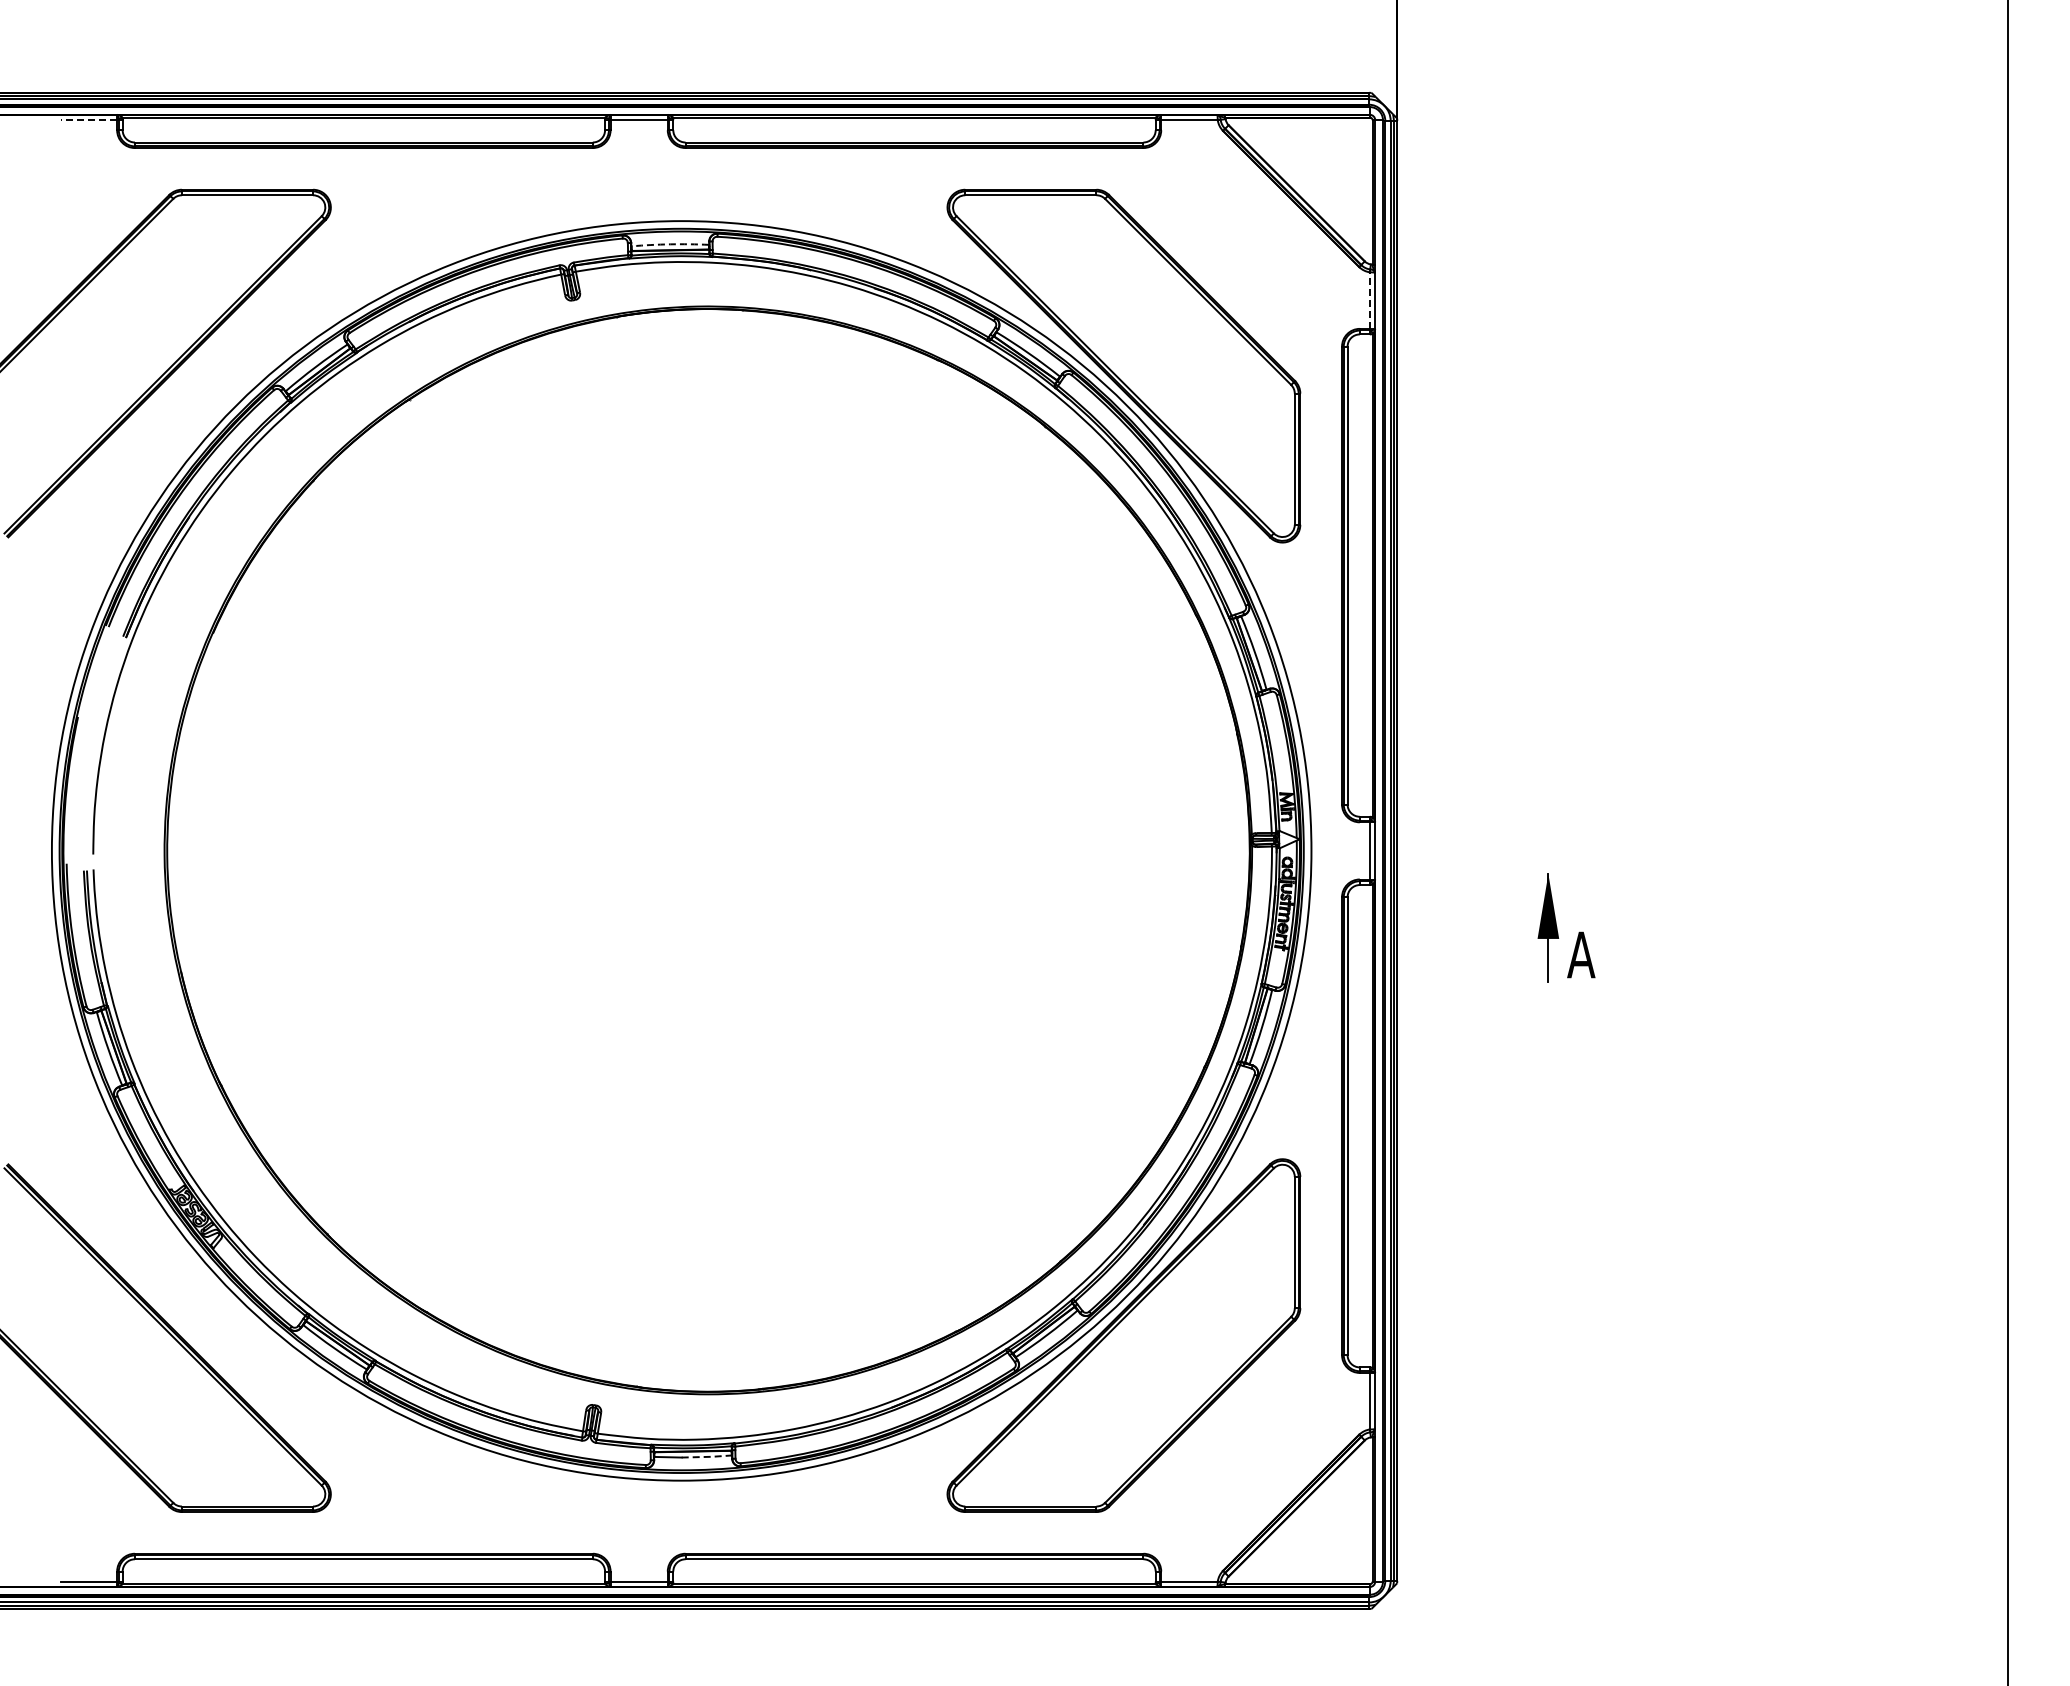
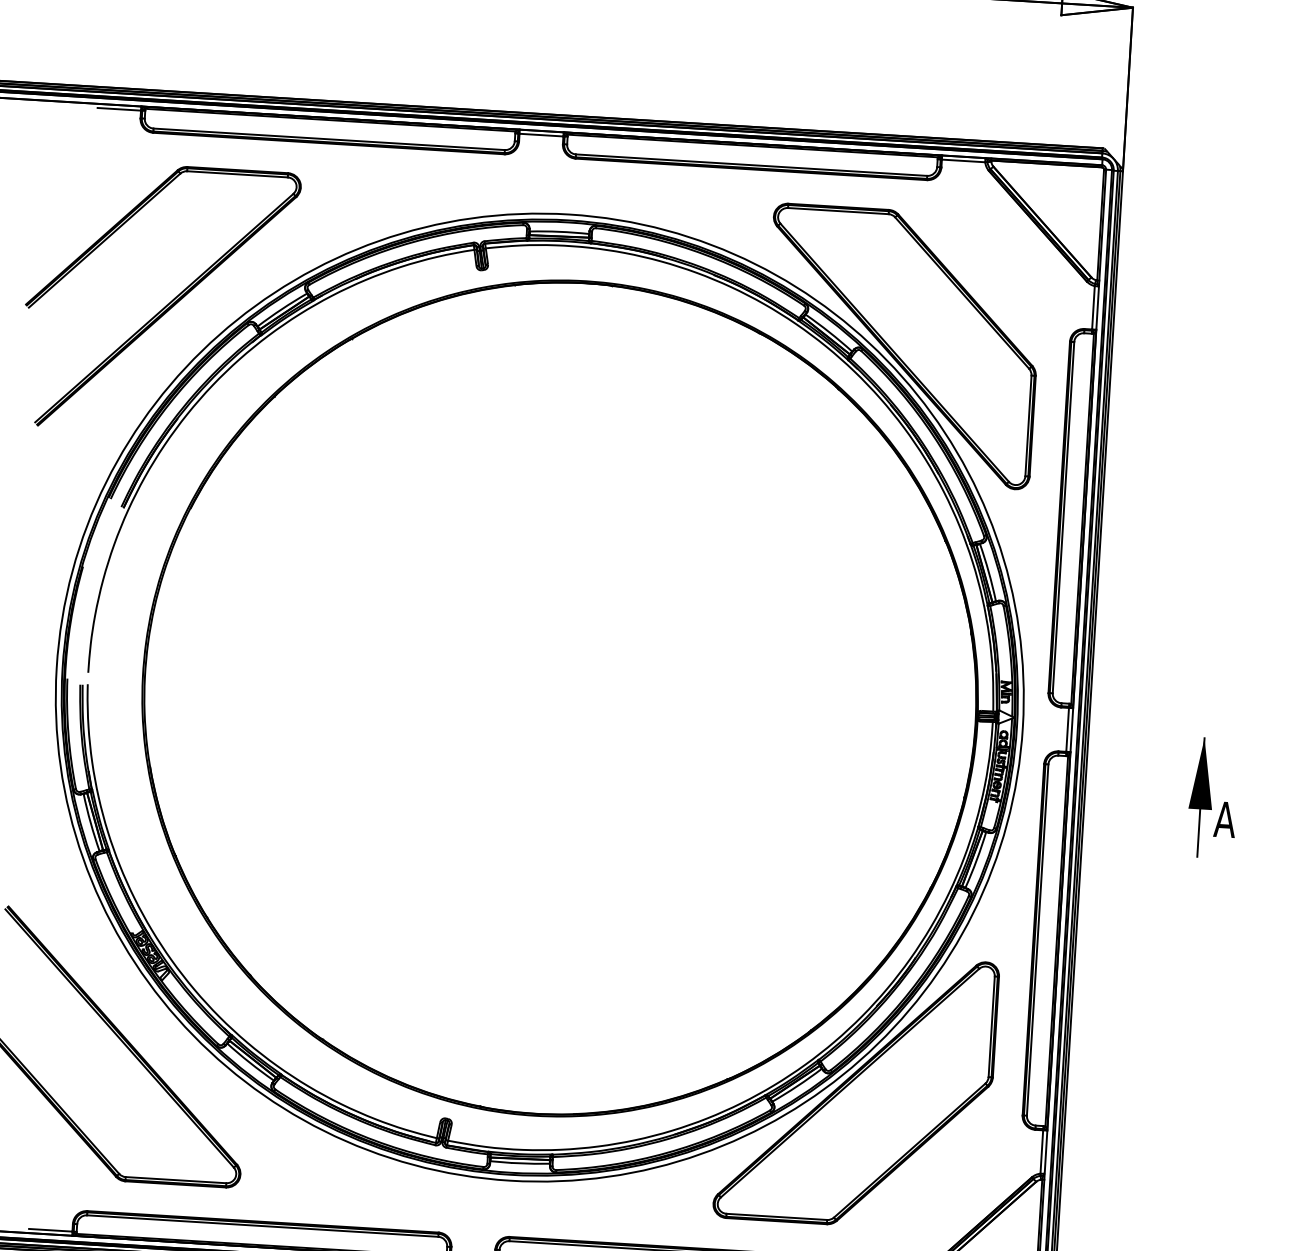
line: (88, 120) -> (119, 109), dashed -> solid
arc: (670, 244) -> (559, 231), dashed -> solid
line: (1369, 300) -> (1093, 307), dashed -> solid
part: (1548, 927) -> (1201, 797), size x1.43
line: (707, 1456) -> (531, 1163), dashed -> solid

